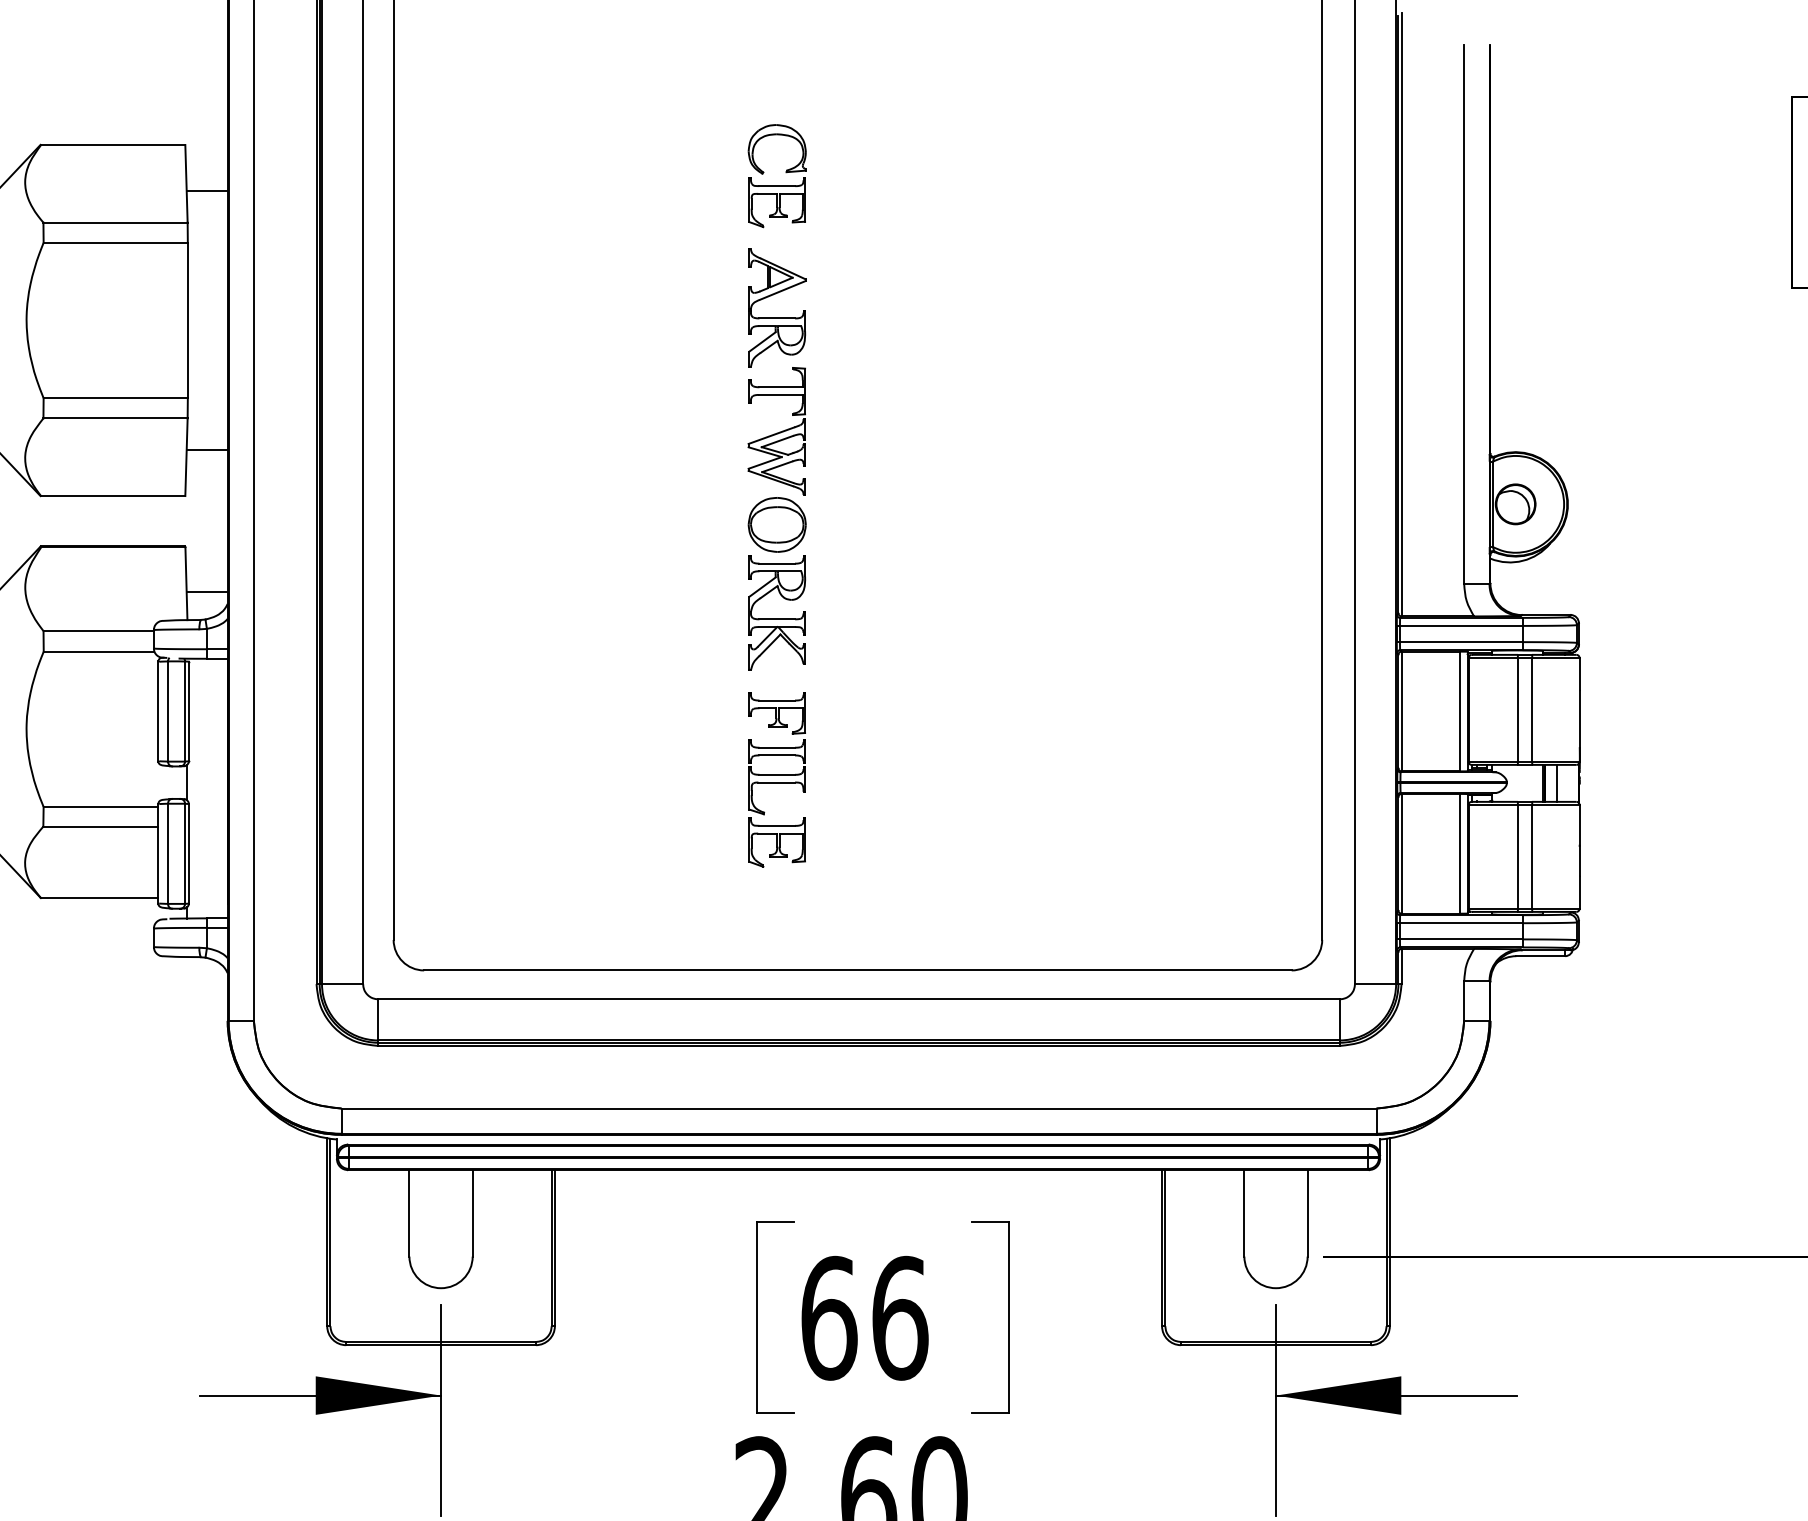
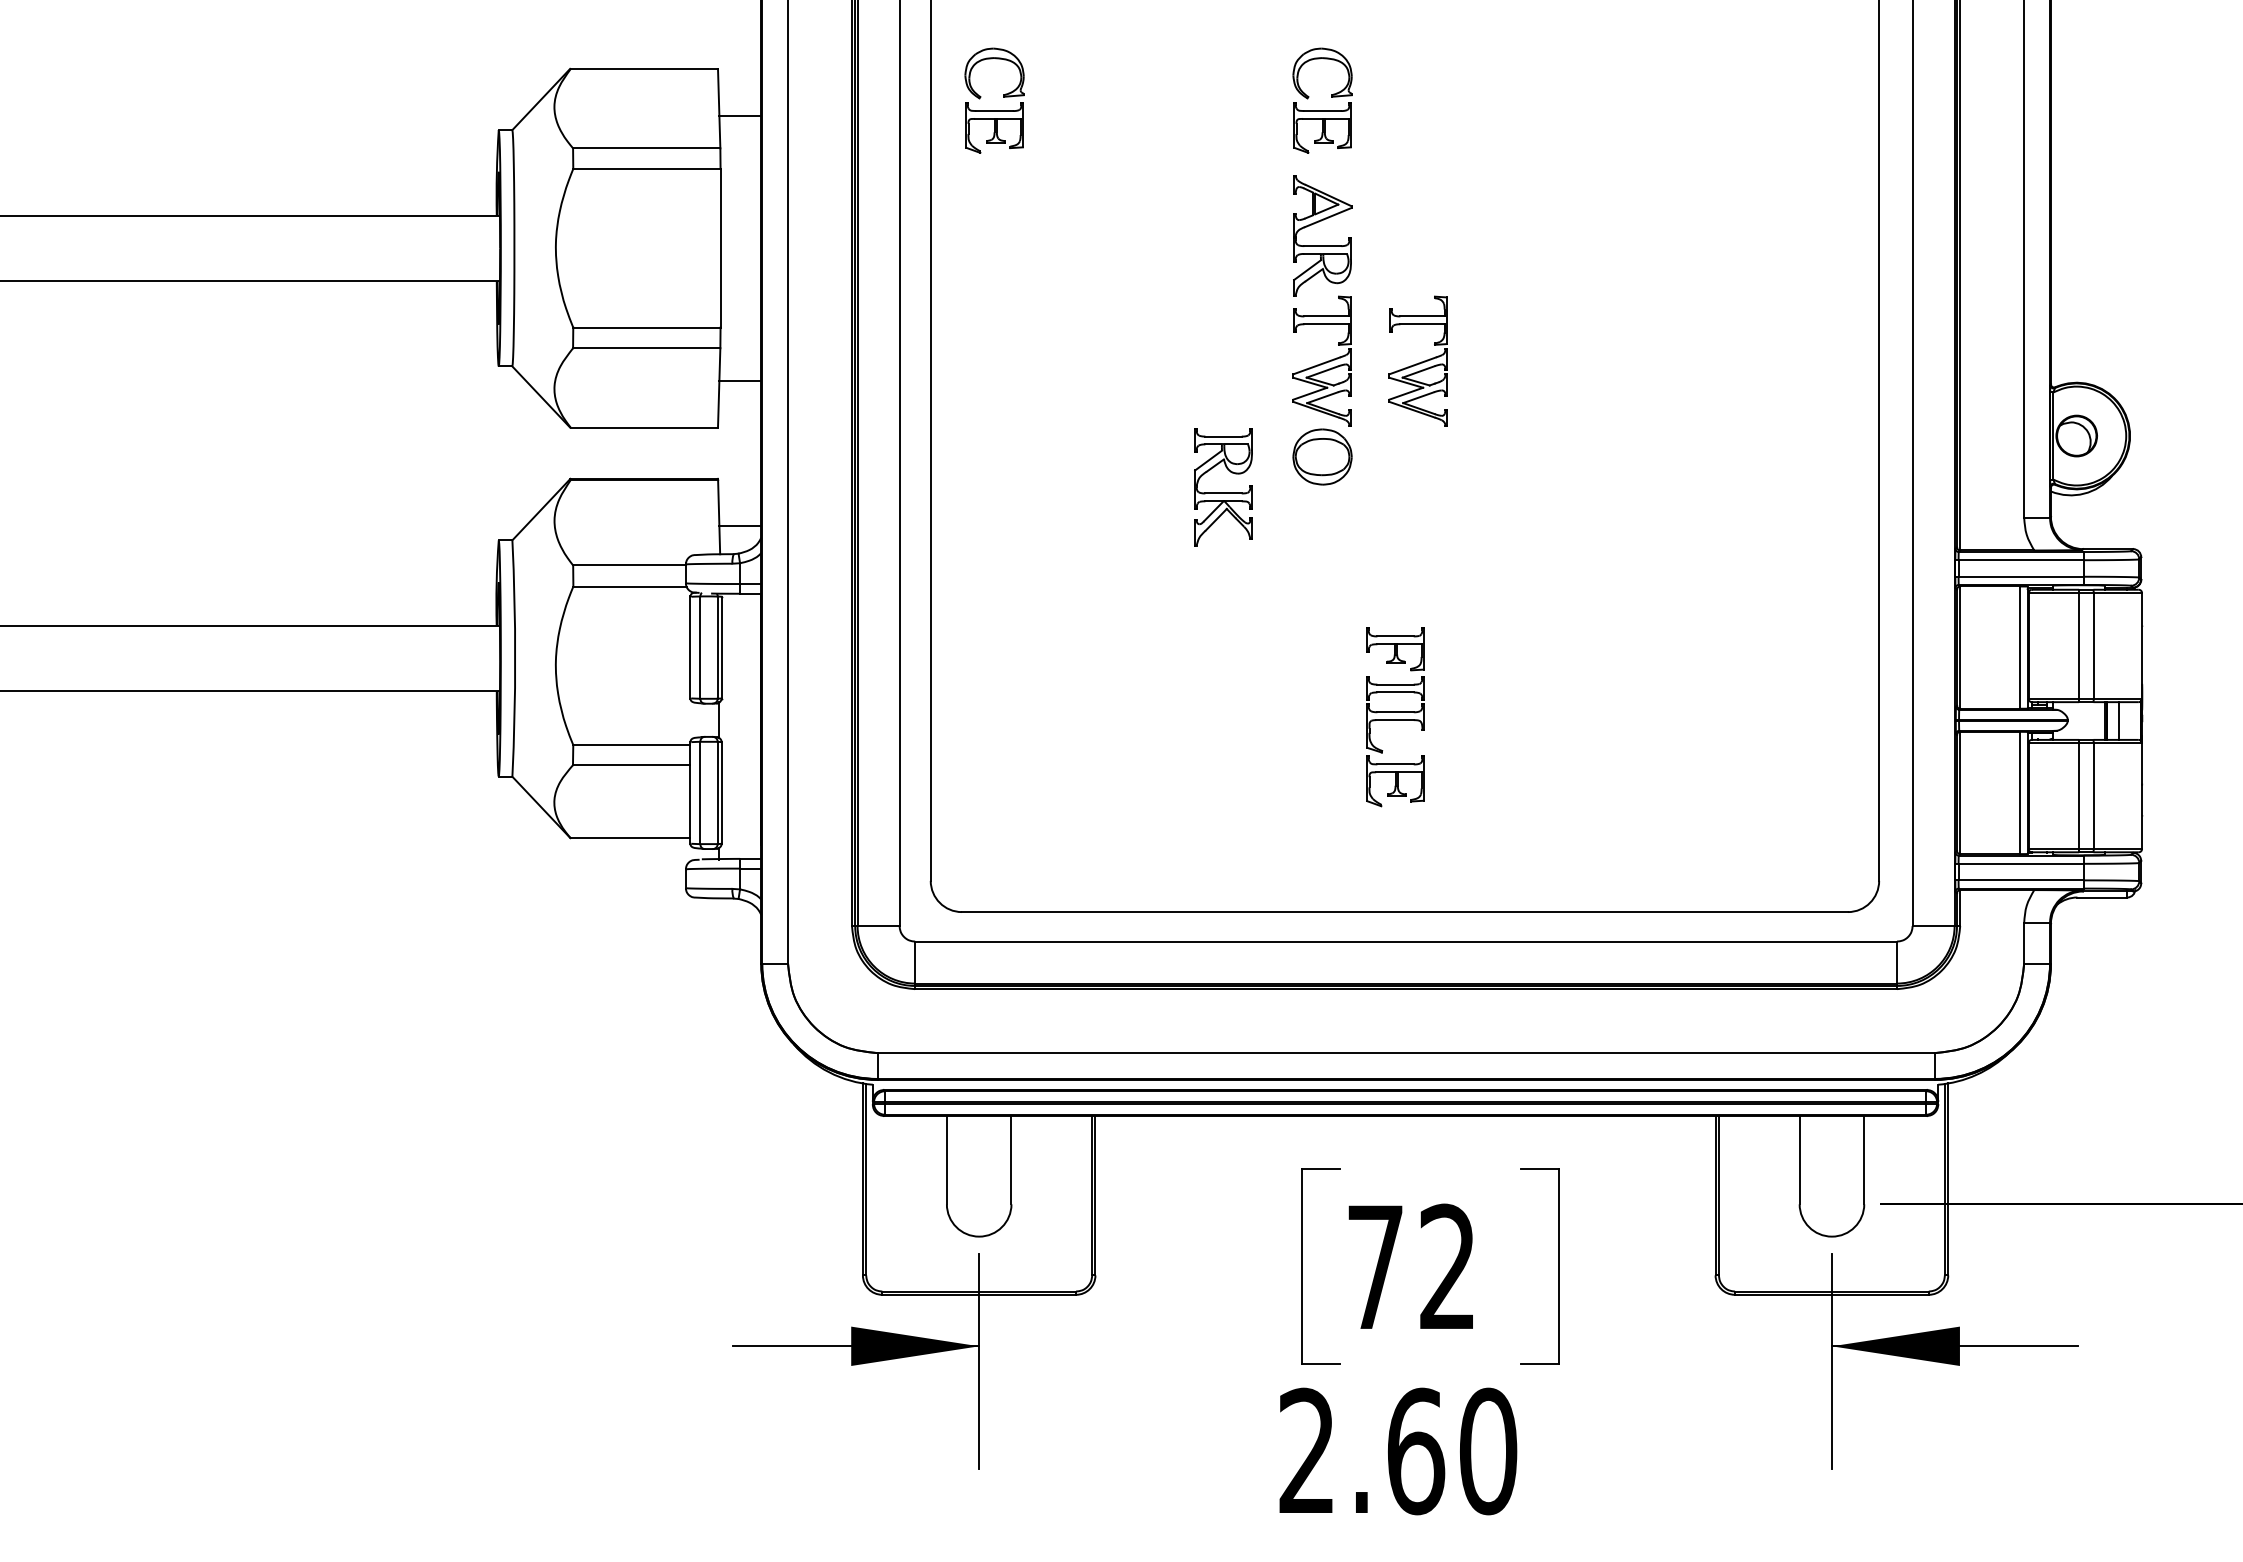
part: (464, 172) -> (1003, 97), added
part: (870, 430) -> (1417, 360), added
part: (777, 613) -> (1223, 487), moved
part: (777, 779) -> (1395, 717), moved
text: (865, 1318) -> (1412, 1267), 66 -> 72

